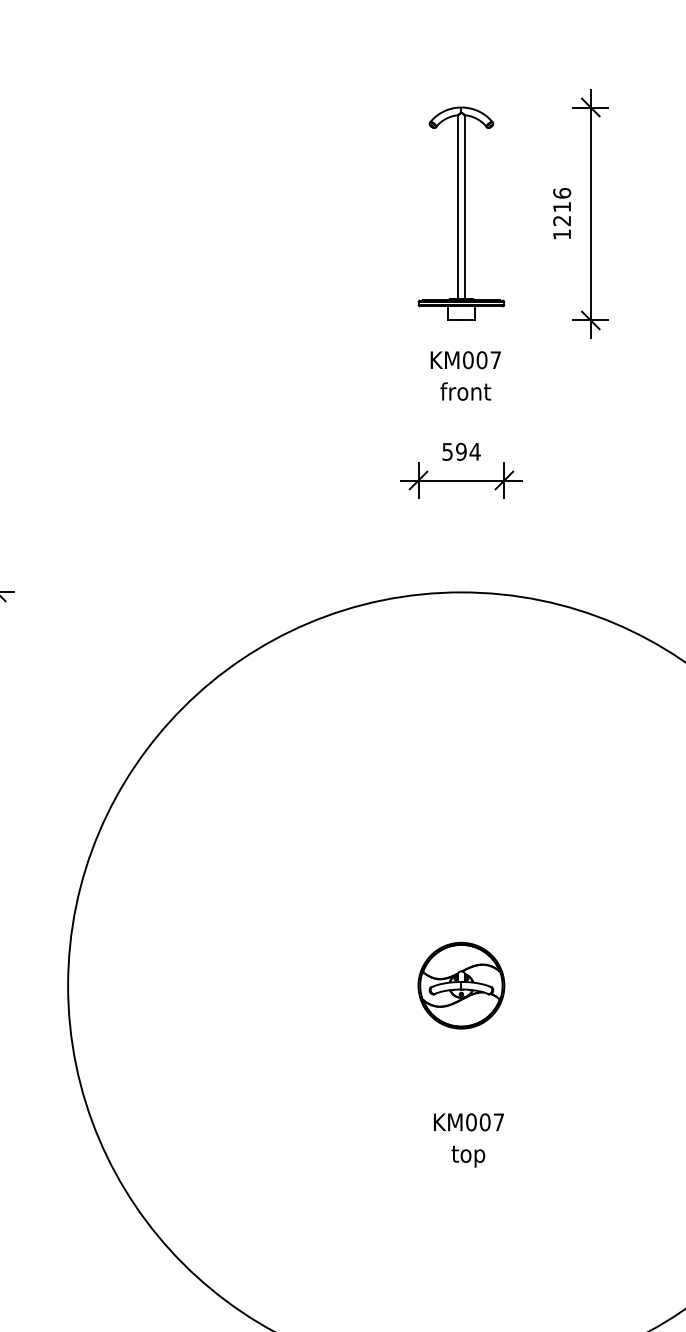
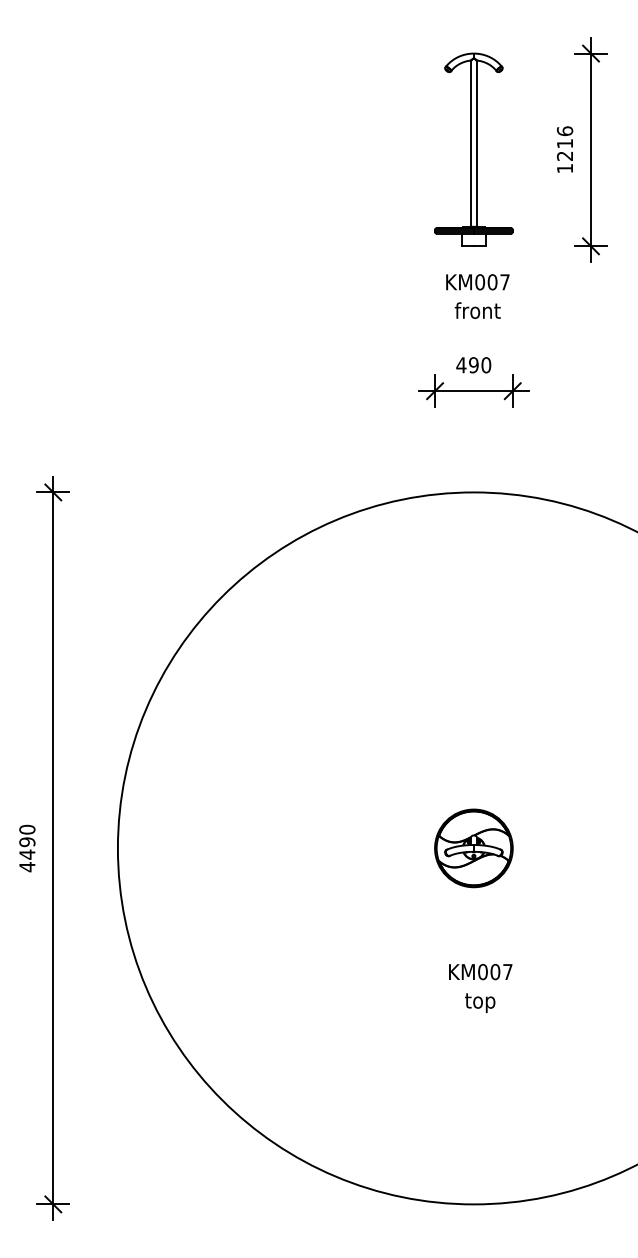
text: (460, 452) -> (473, 365), 594 -> 490

